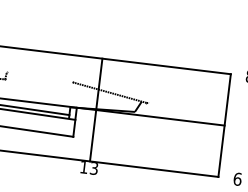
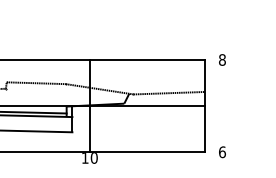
line: (38, 77) -> (35, 83), added
line: (187, 105) -> (170, 92), added
text: (93, 168) -> (93, 158), 13 -> 10

